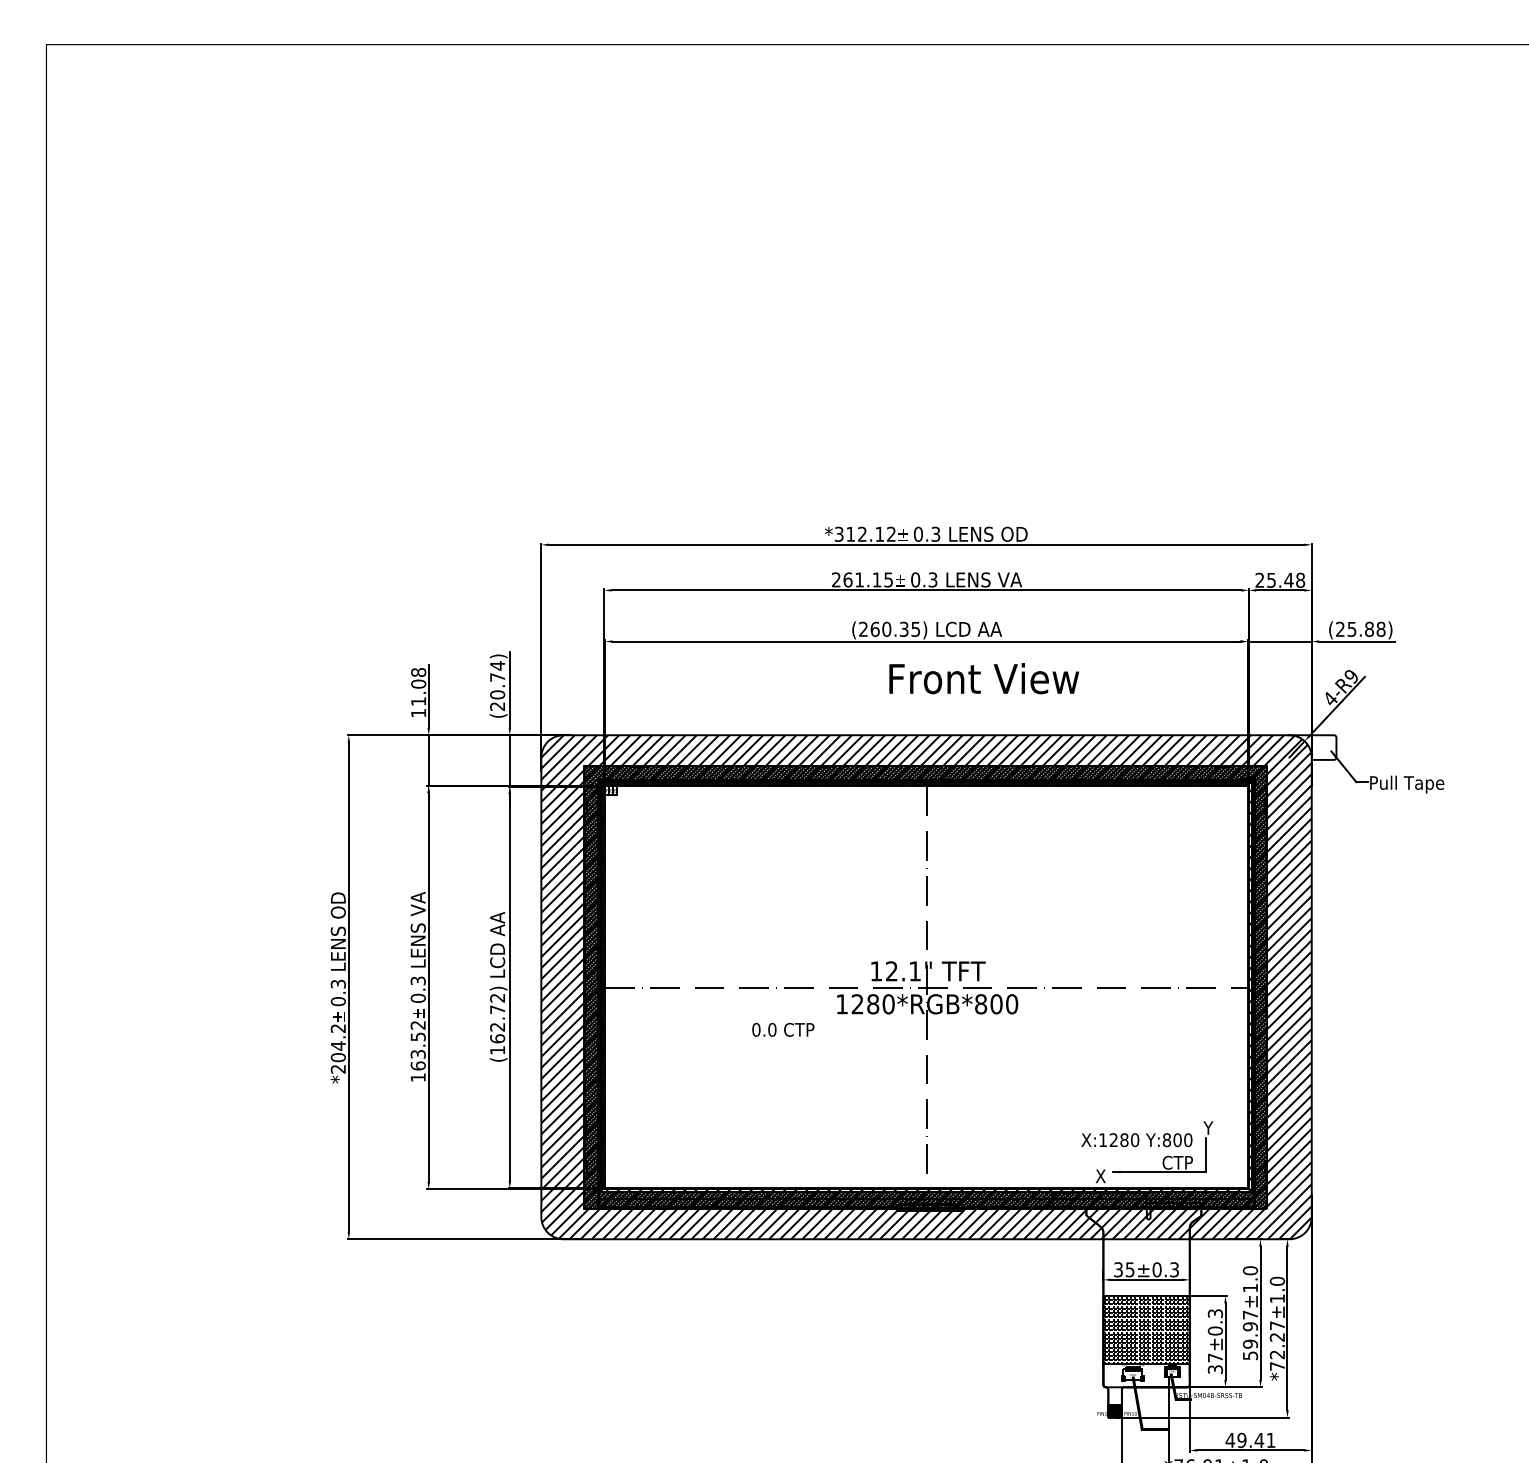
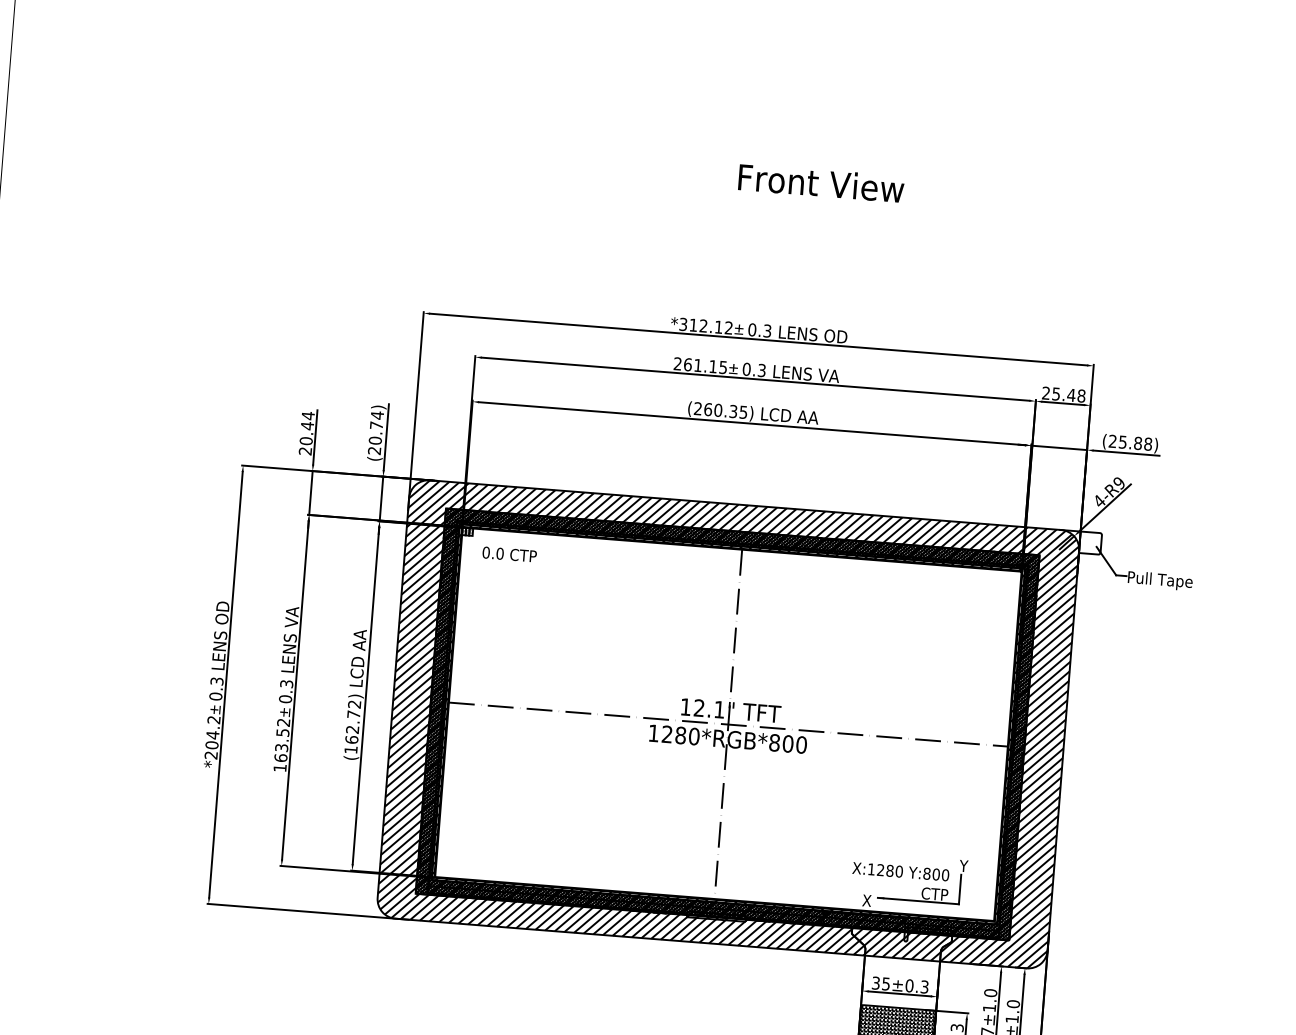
text: (983, 678) -> (820, 183), moved
text: (418, 692) -> (306, 433), 11.08 -> 20.44
text: (783, 1029) -> (509, 554), moved

